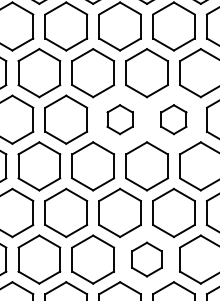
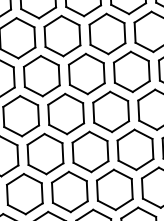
part: (119, 119) -> (86, 73), size x1.67
part: (173, 119) -> (131, 71), size x1.67
part: (146, 259) -> (114, 189), size x1.43

